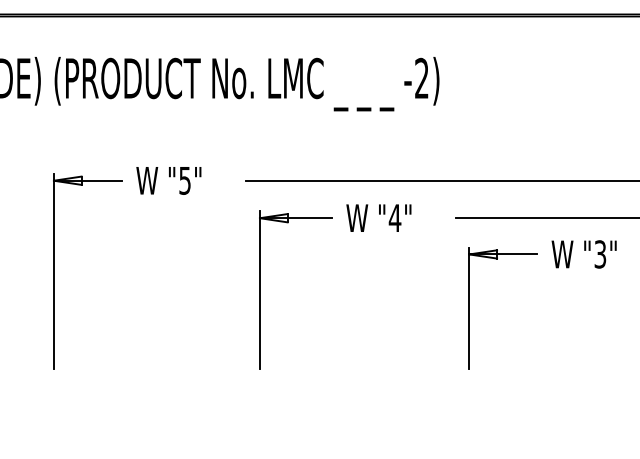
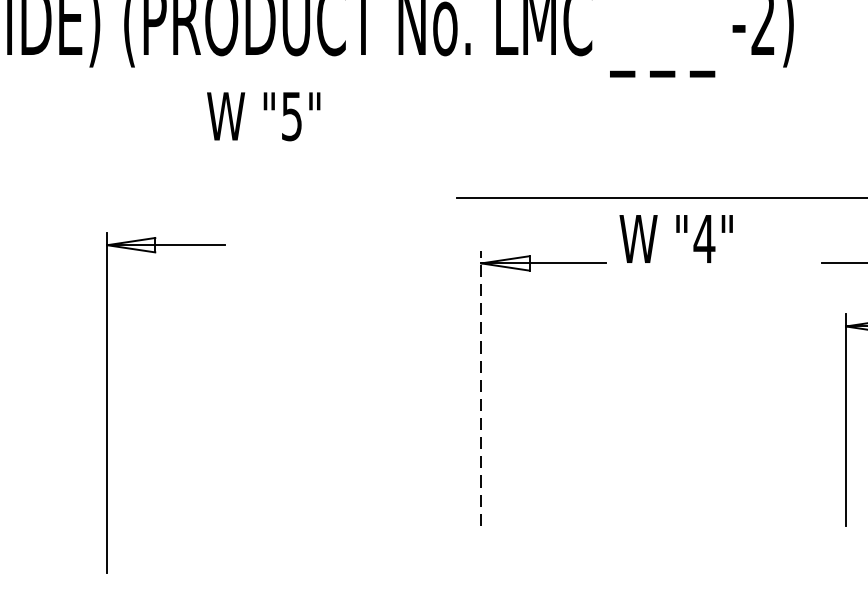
text: (168, 180) -> (263, 115), moved
text: (378, 217) -> (675, 237), moved
part: (54, 271) -> (108, 403), moved
line: (259, 290) -> (480, 389), solid -> dashed

